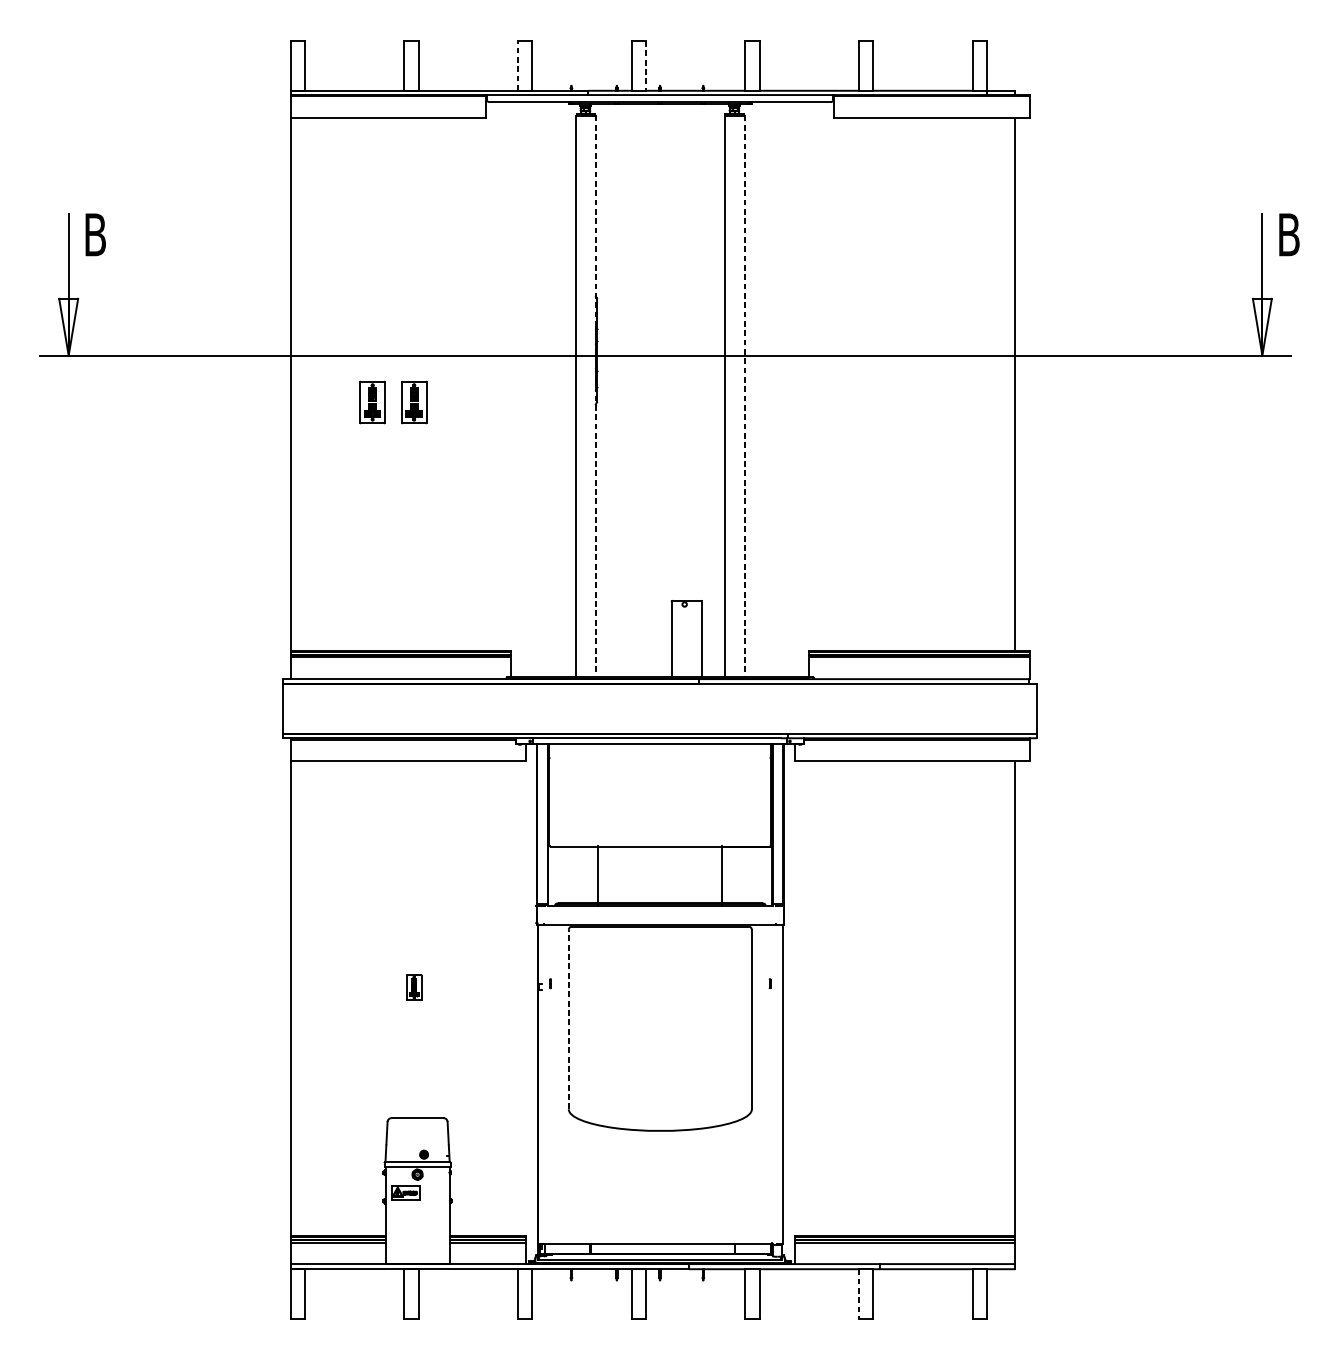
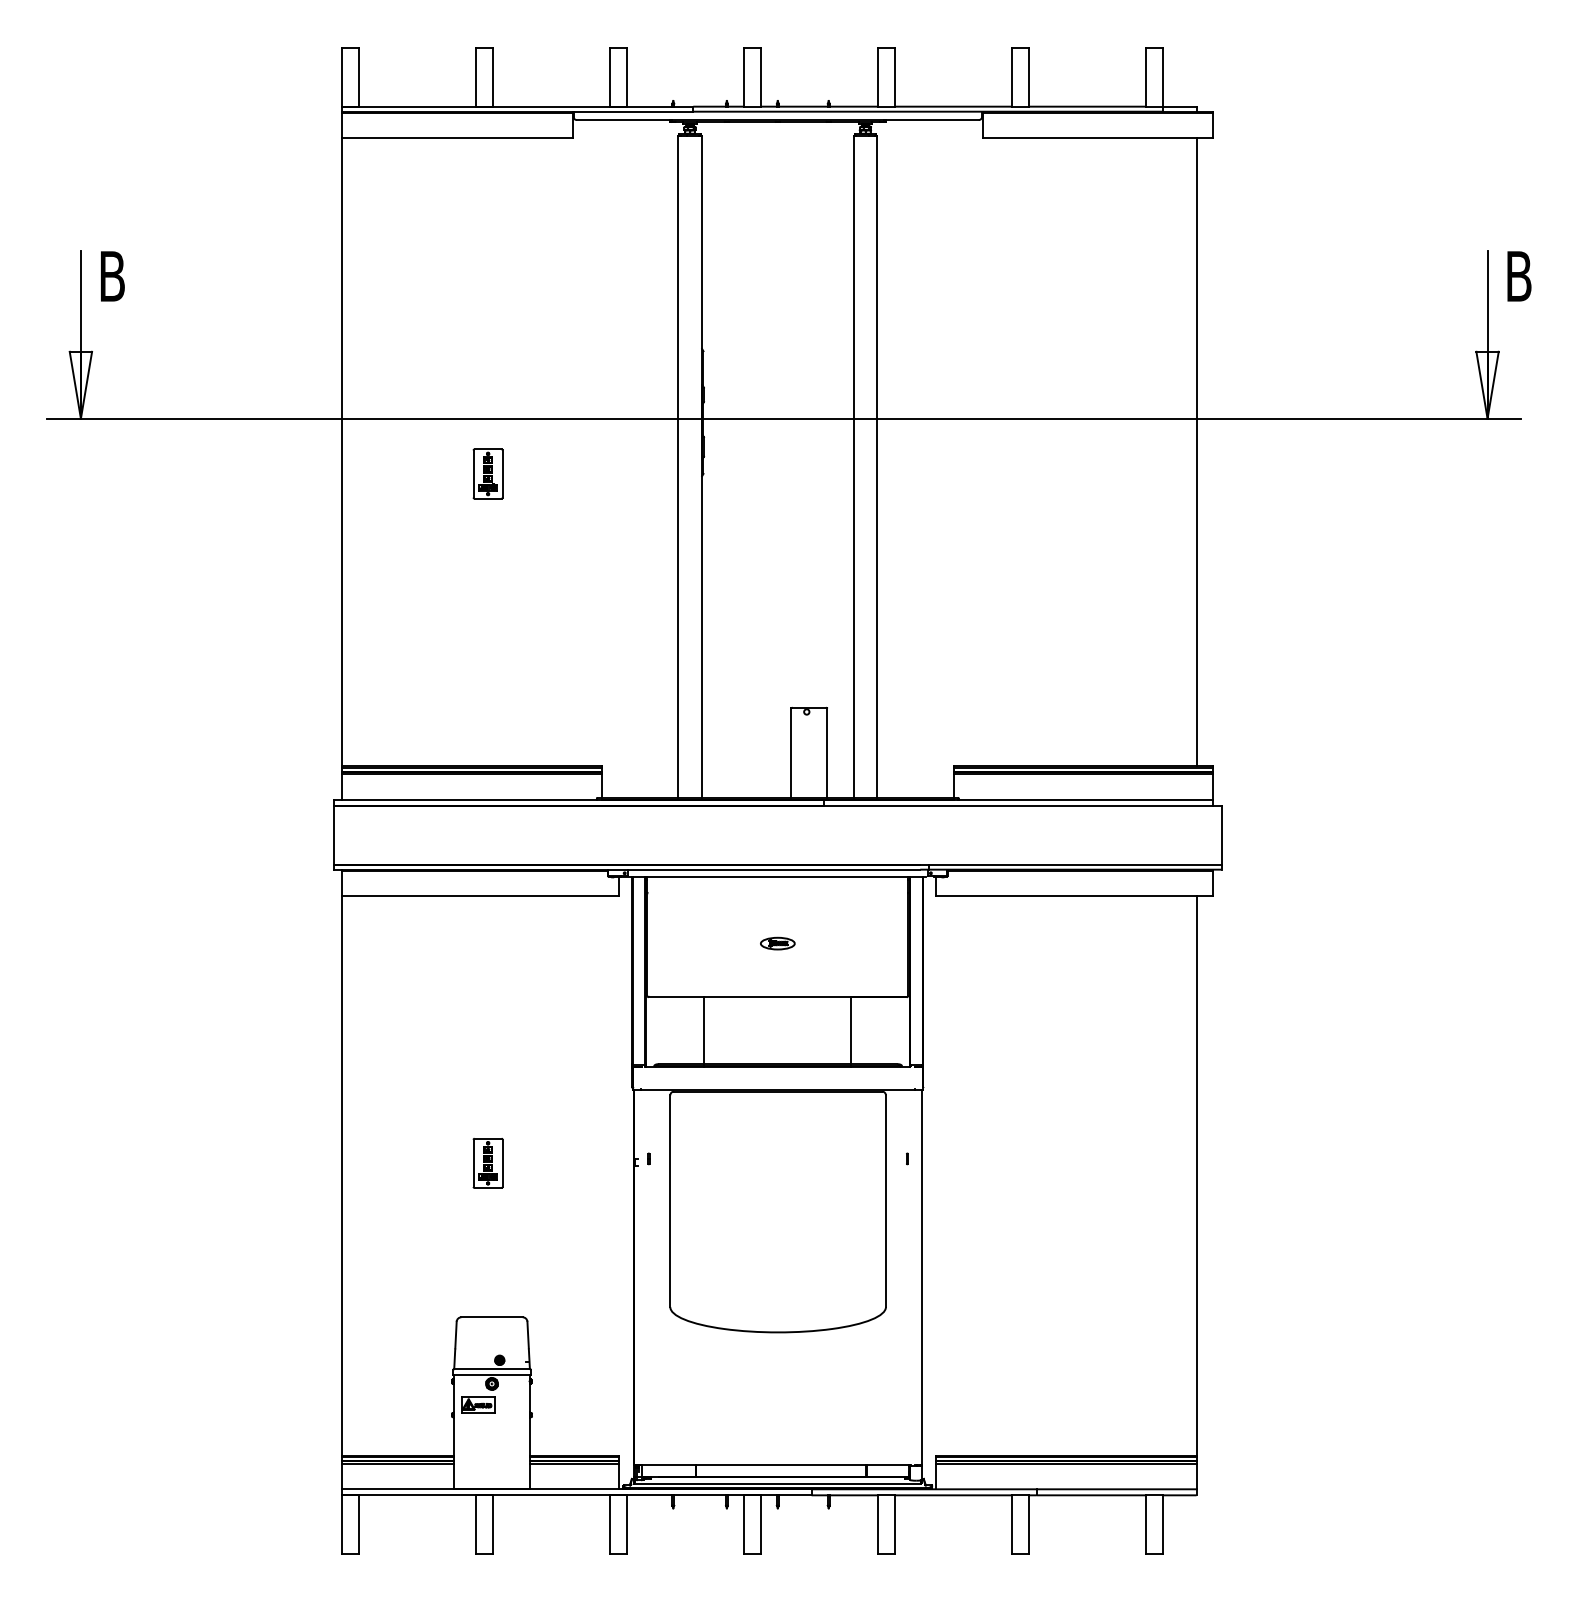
line: (518, 65) -> (610, 76), dashed -> solid
line: (646, 66) -> (761, 77), dashed -> solid
line: (595, 396) -> (701, 467), dashed -> solid
line: (744, 396) -> (877, 467), dashed -> solid
part: (372, 402) -> (438, 473), removed
part: (659, 800) -> (777, 943), added
part: (413, 987) -> (487, 1163), size x1.67
line: (569, 1019) -> (670, 1201), dashed -> solid
line: (859, 1294) -> (1012, 1525), dashed -> solid

